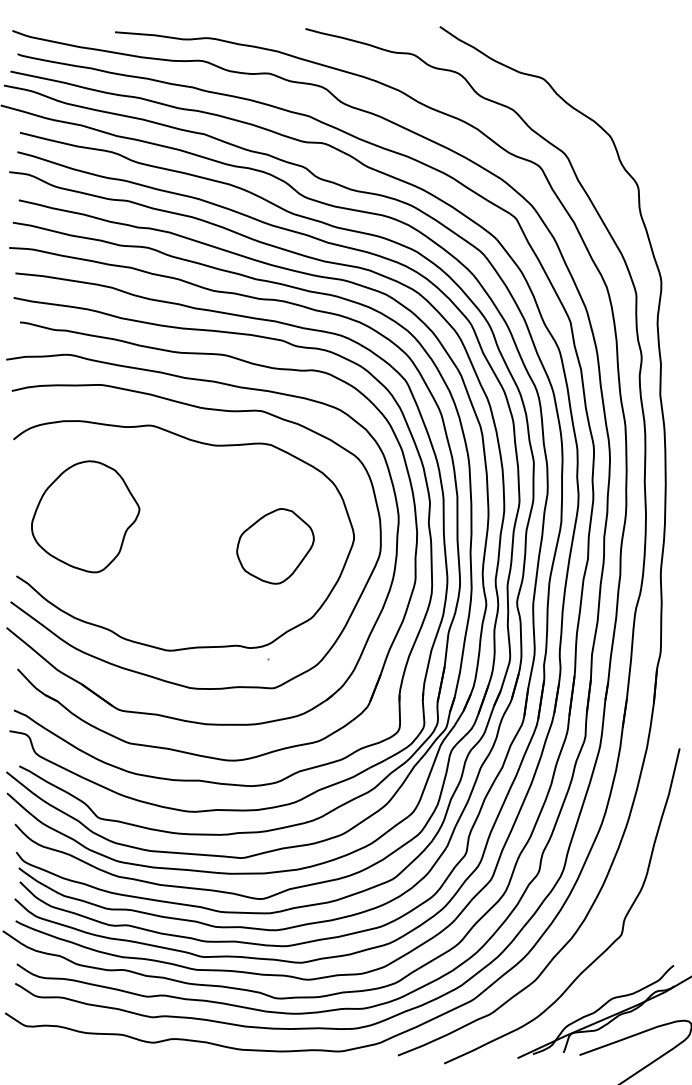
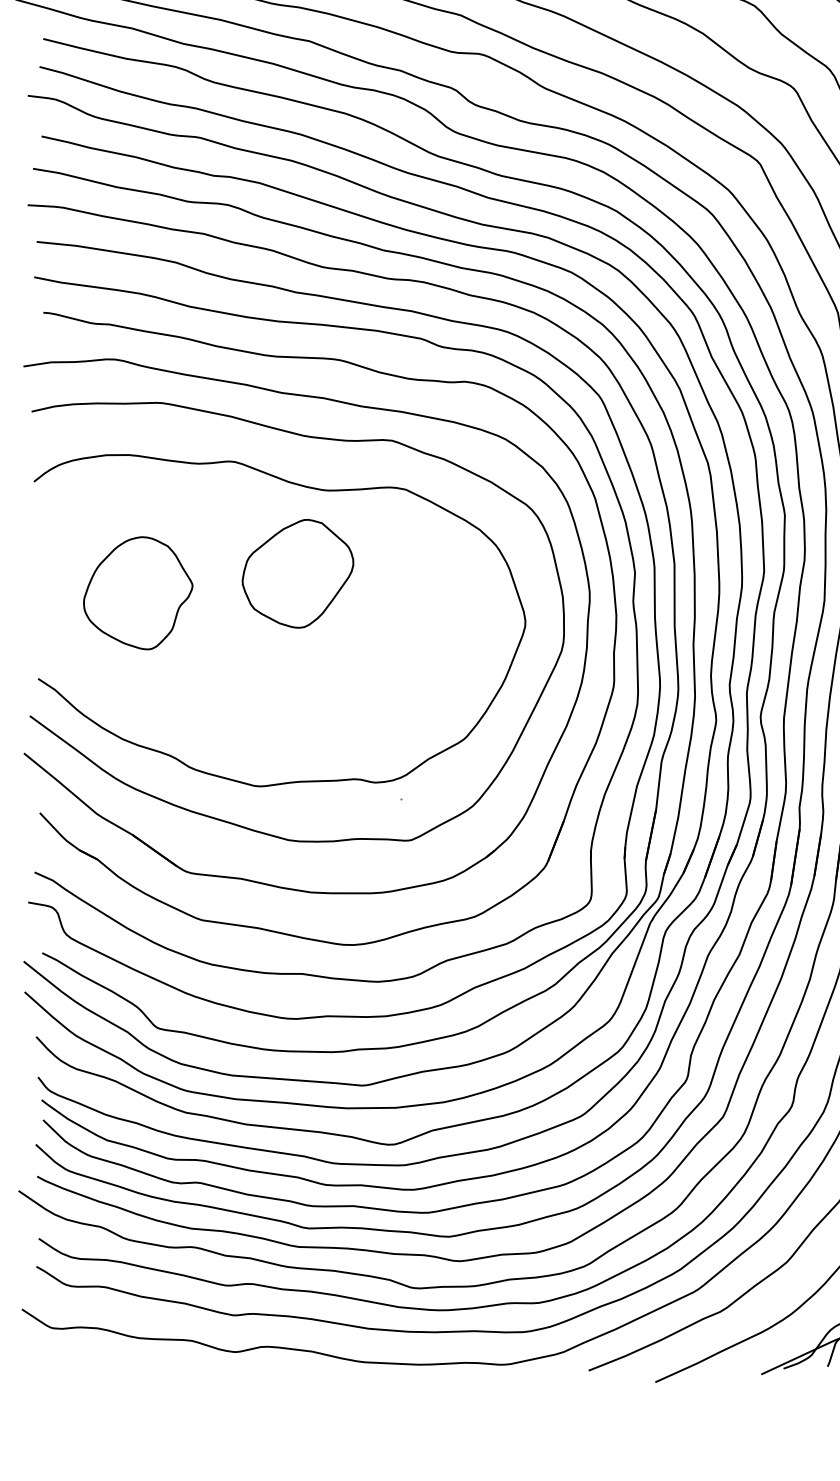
part: (85, 516) -> (137, 592), size x0.7
part: (275, 546) -> (298, 573), moved

